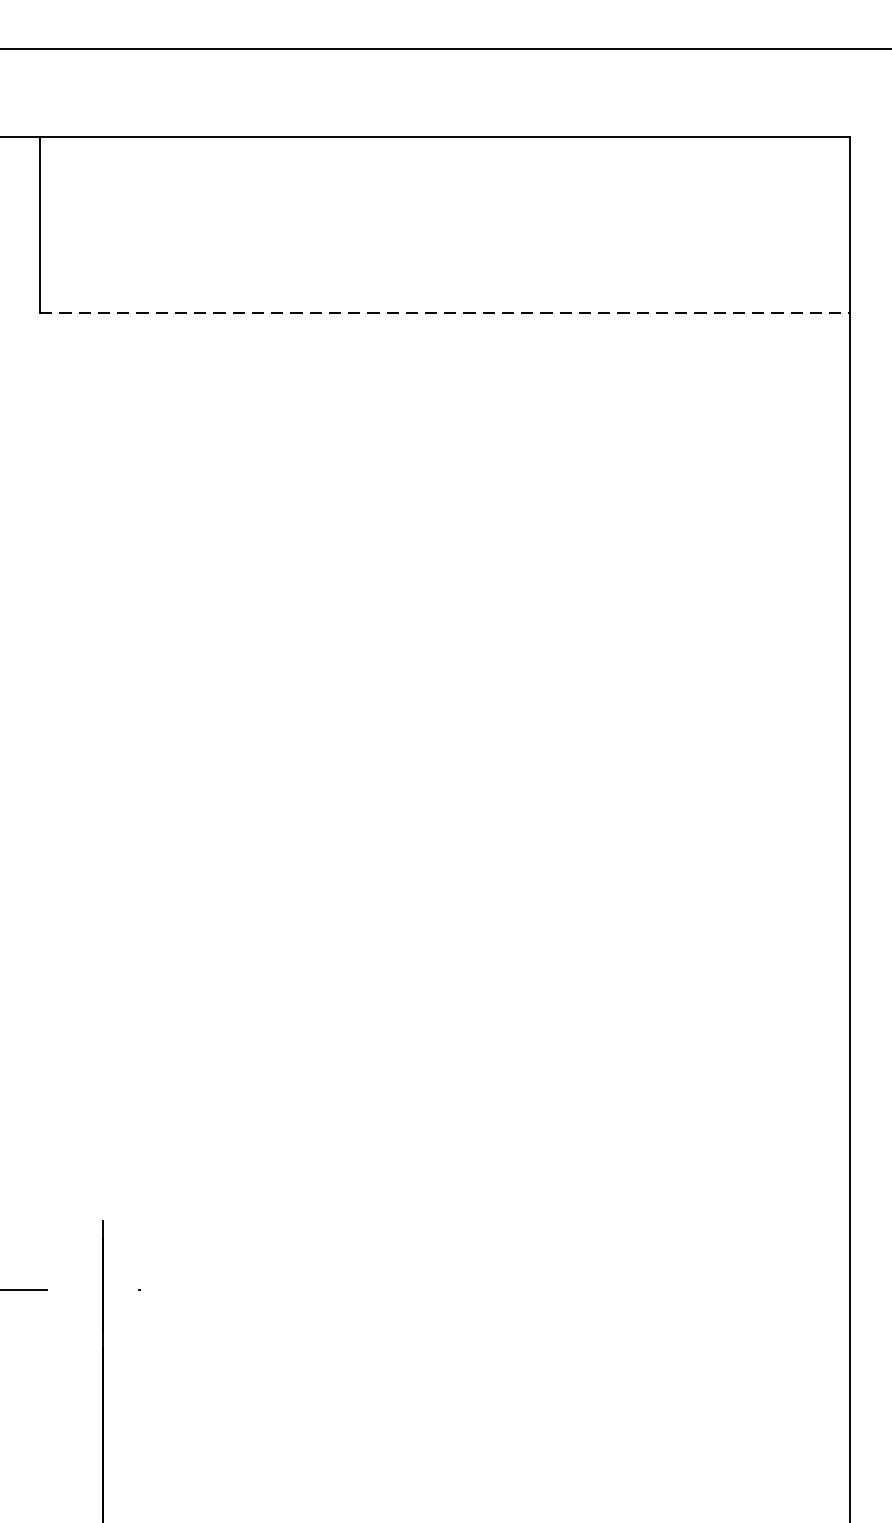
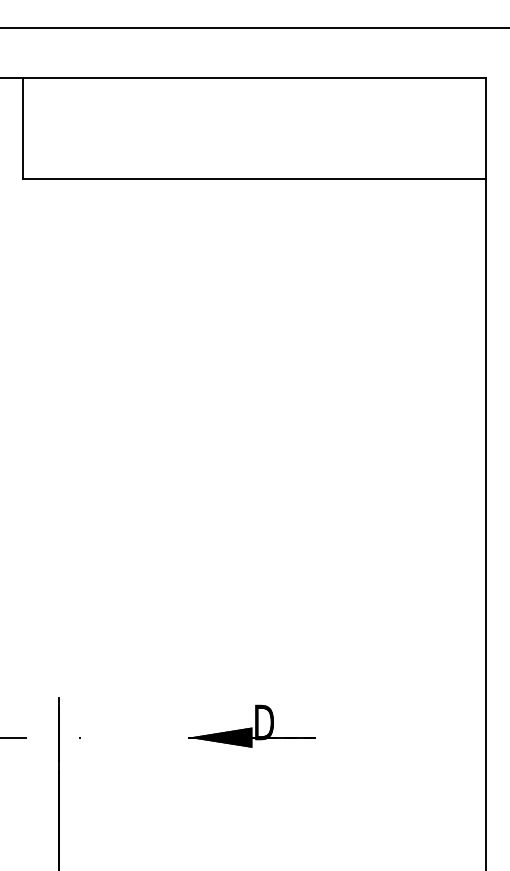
line: (445, 313) -> (254, 179), dashed -> solid
part: (439, 1268) -> (251, 725), added

